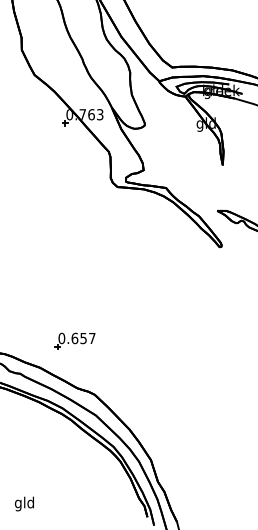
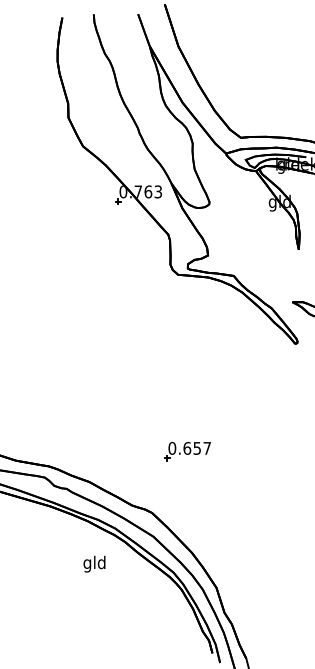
part: (75, 341) -> (187, 451), moved
text: (24, 503) -> (94, 563), moved

